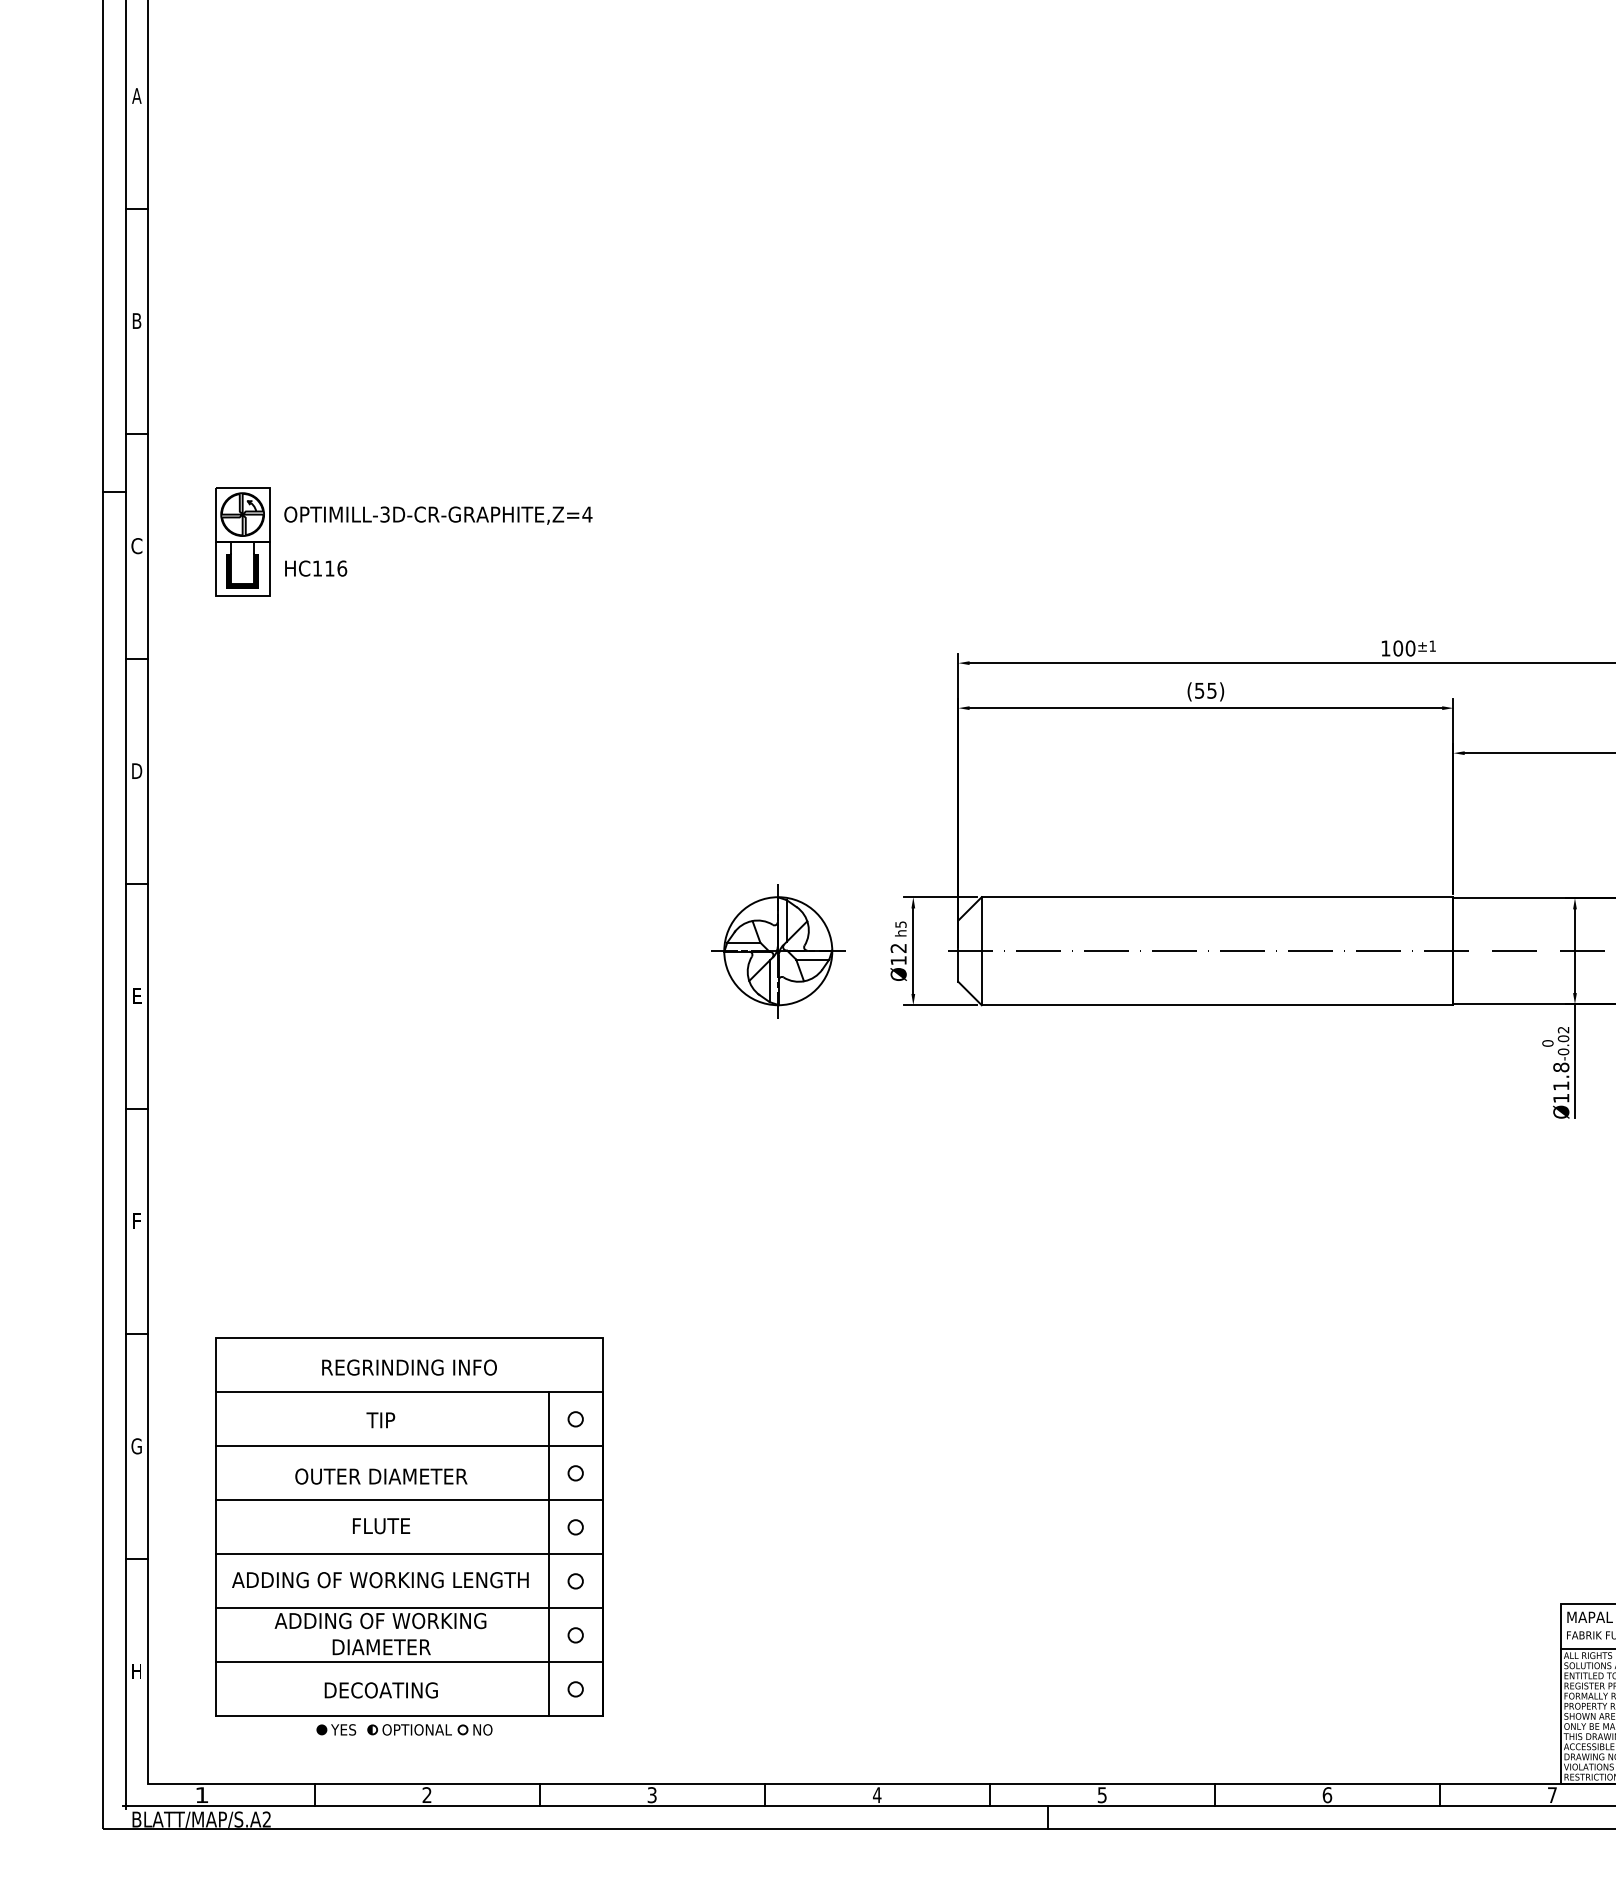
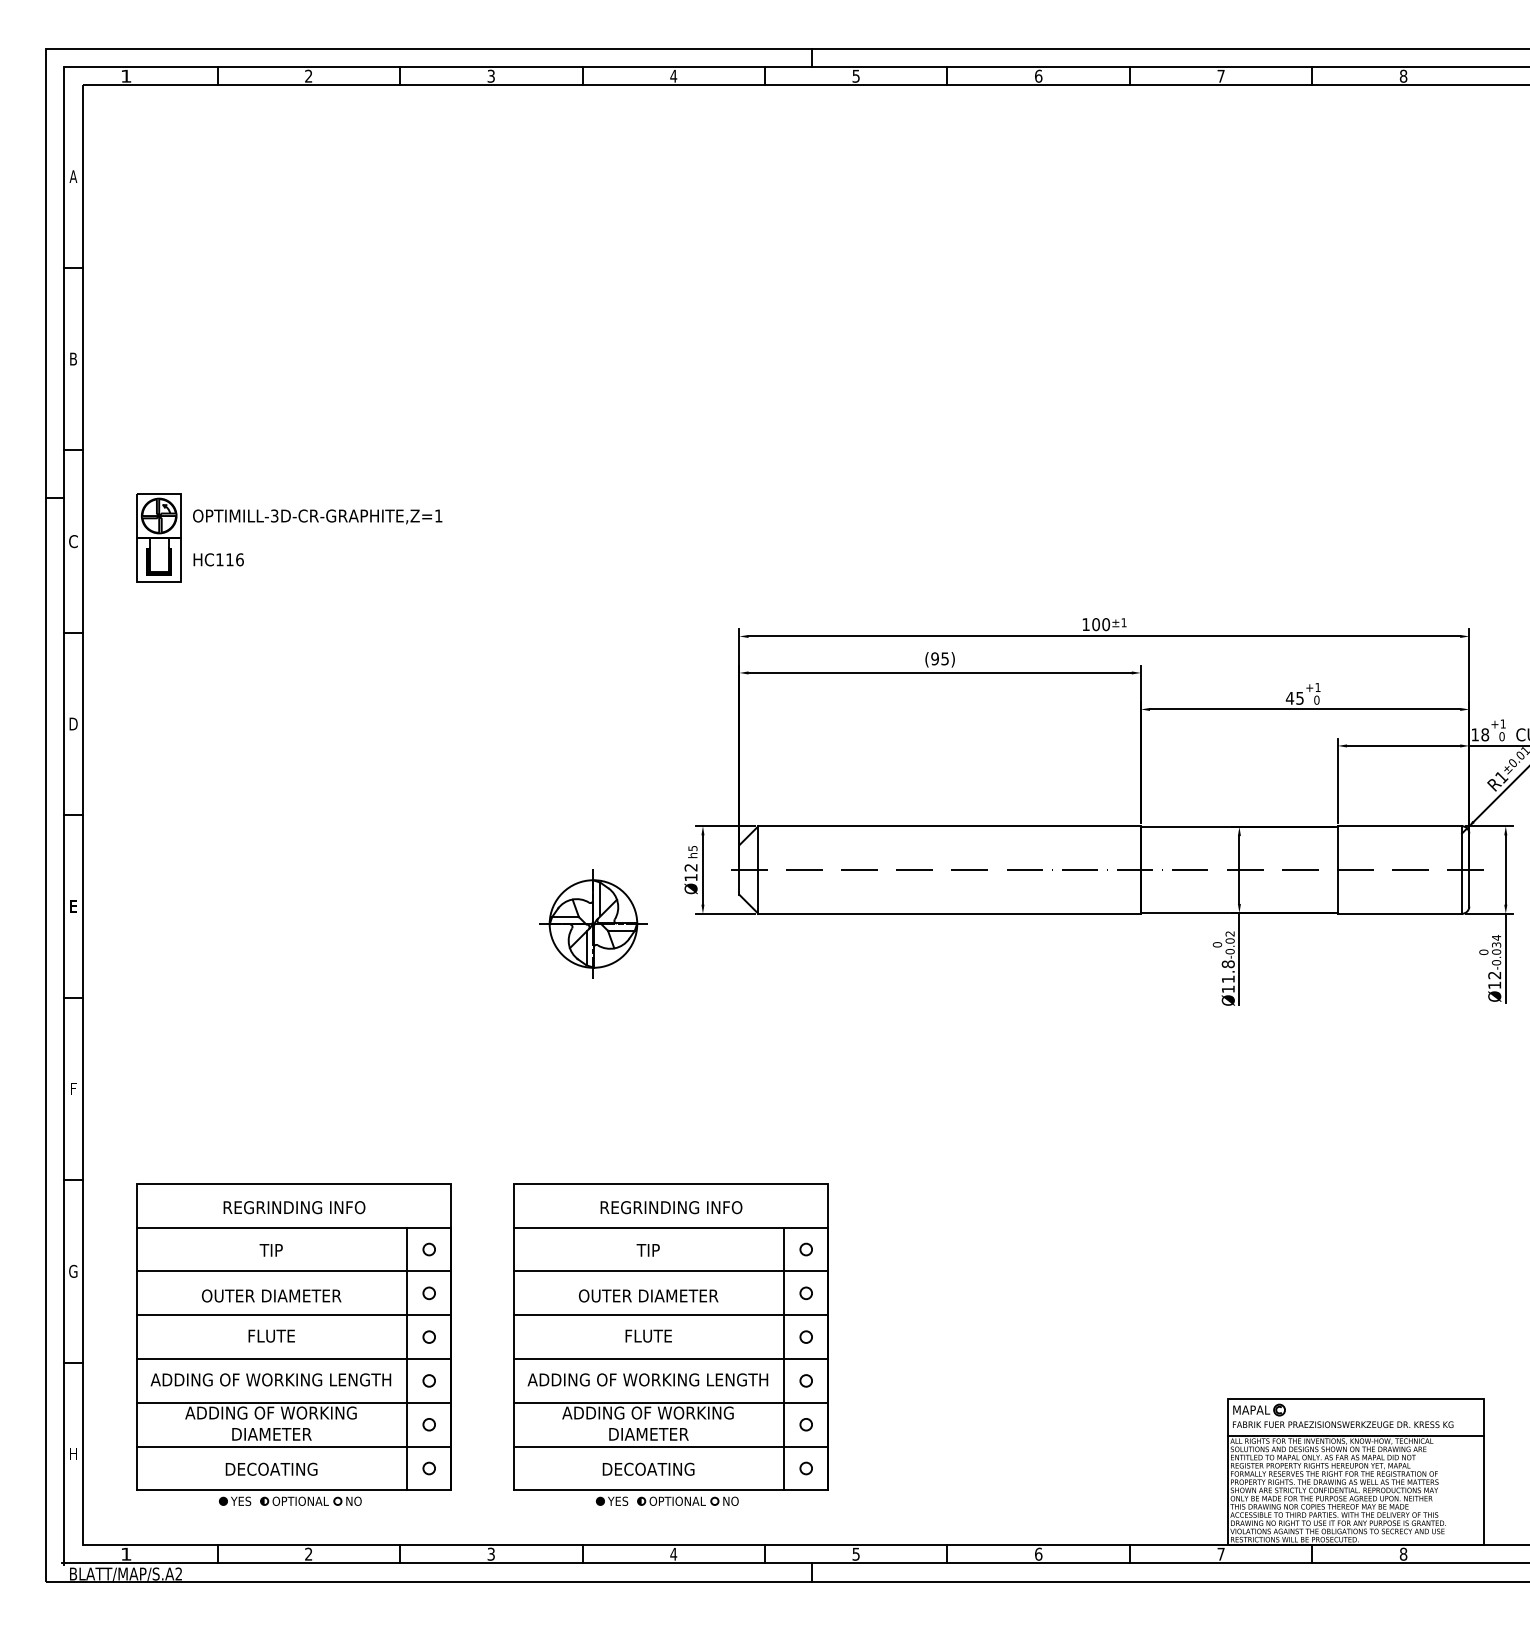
text: (587, 513) -> (438, 515), OPTIMILL-3D-CR-GRAPHITE,Z=4 -> OPTIMILL-3D-CR-GRAPHITE,Z=1
text: (1198, 690) -> (934, 658), (55) -> (95)
part: (778, 950) -> (593, 923), moved
part: (873, 1536) -> (670, 1344), added

